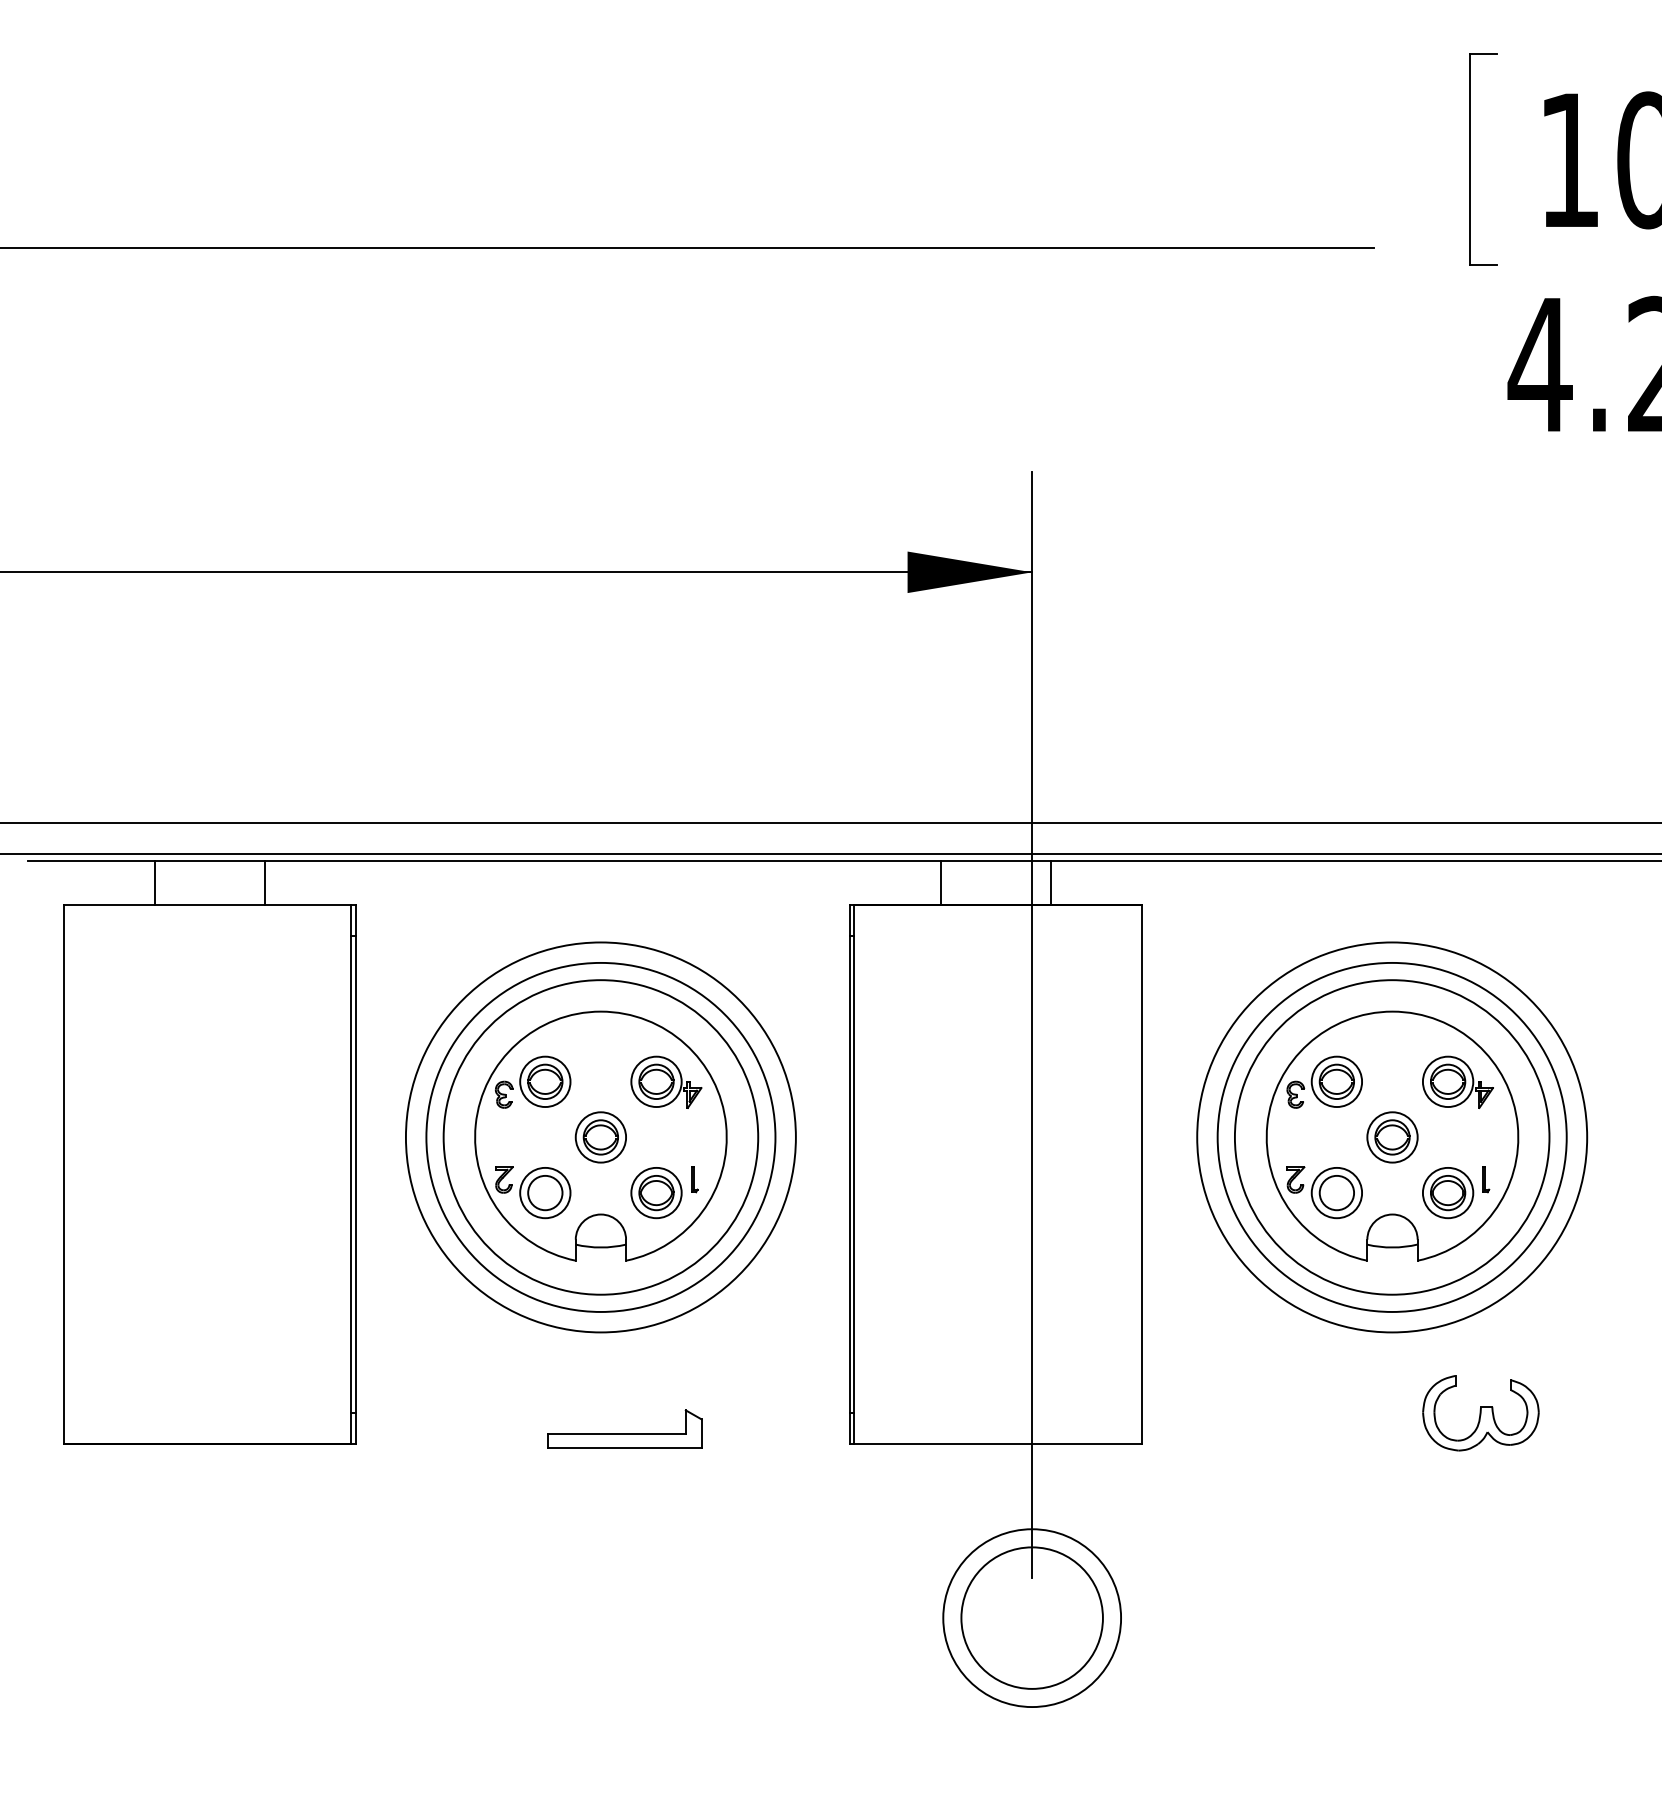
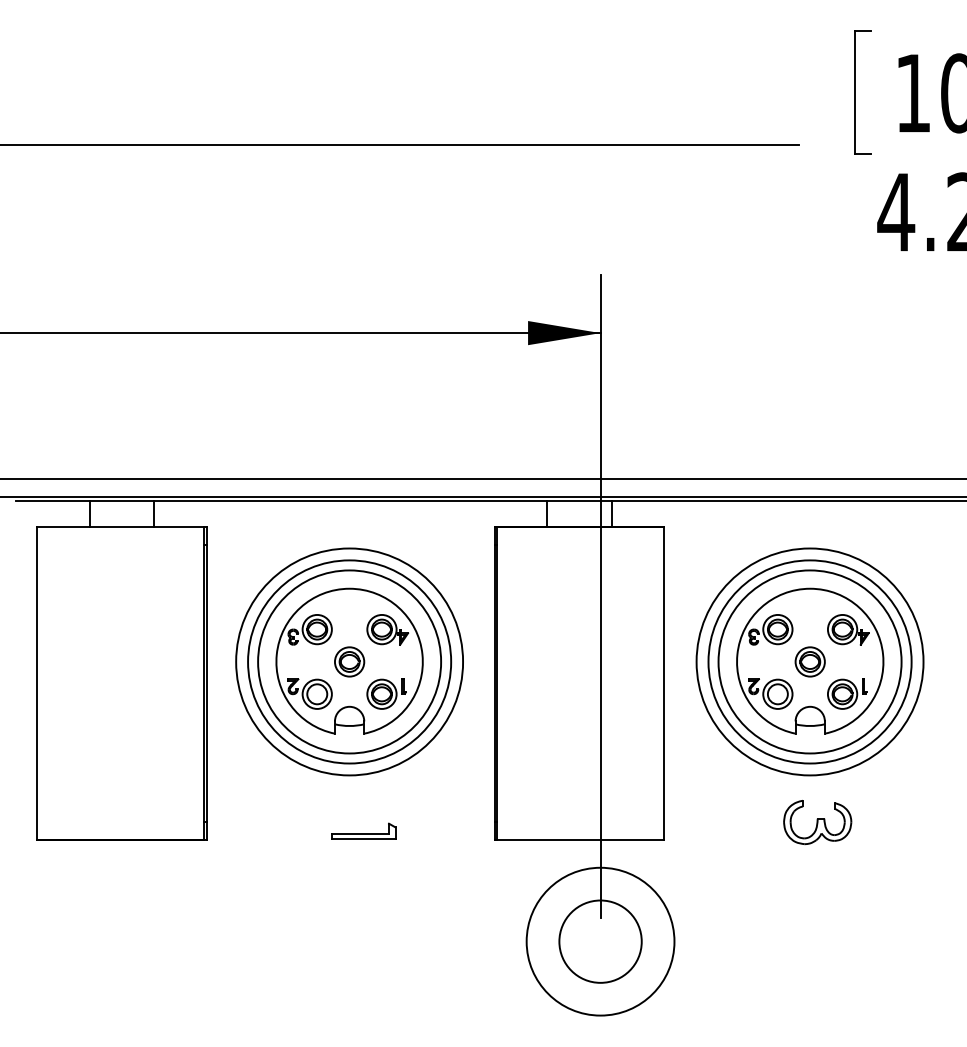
part: (1480, 1413) -> (817, 822), moved
part: (624, 1427) -> (363, 830), size x0.71
circle: (1032, 1617) -> (600, 941), size x1.43

